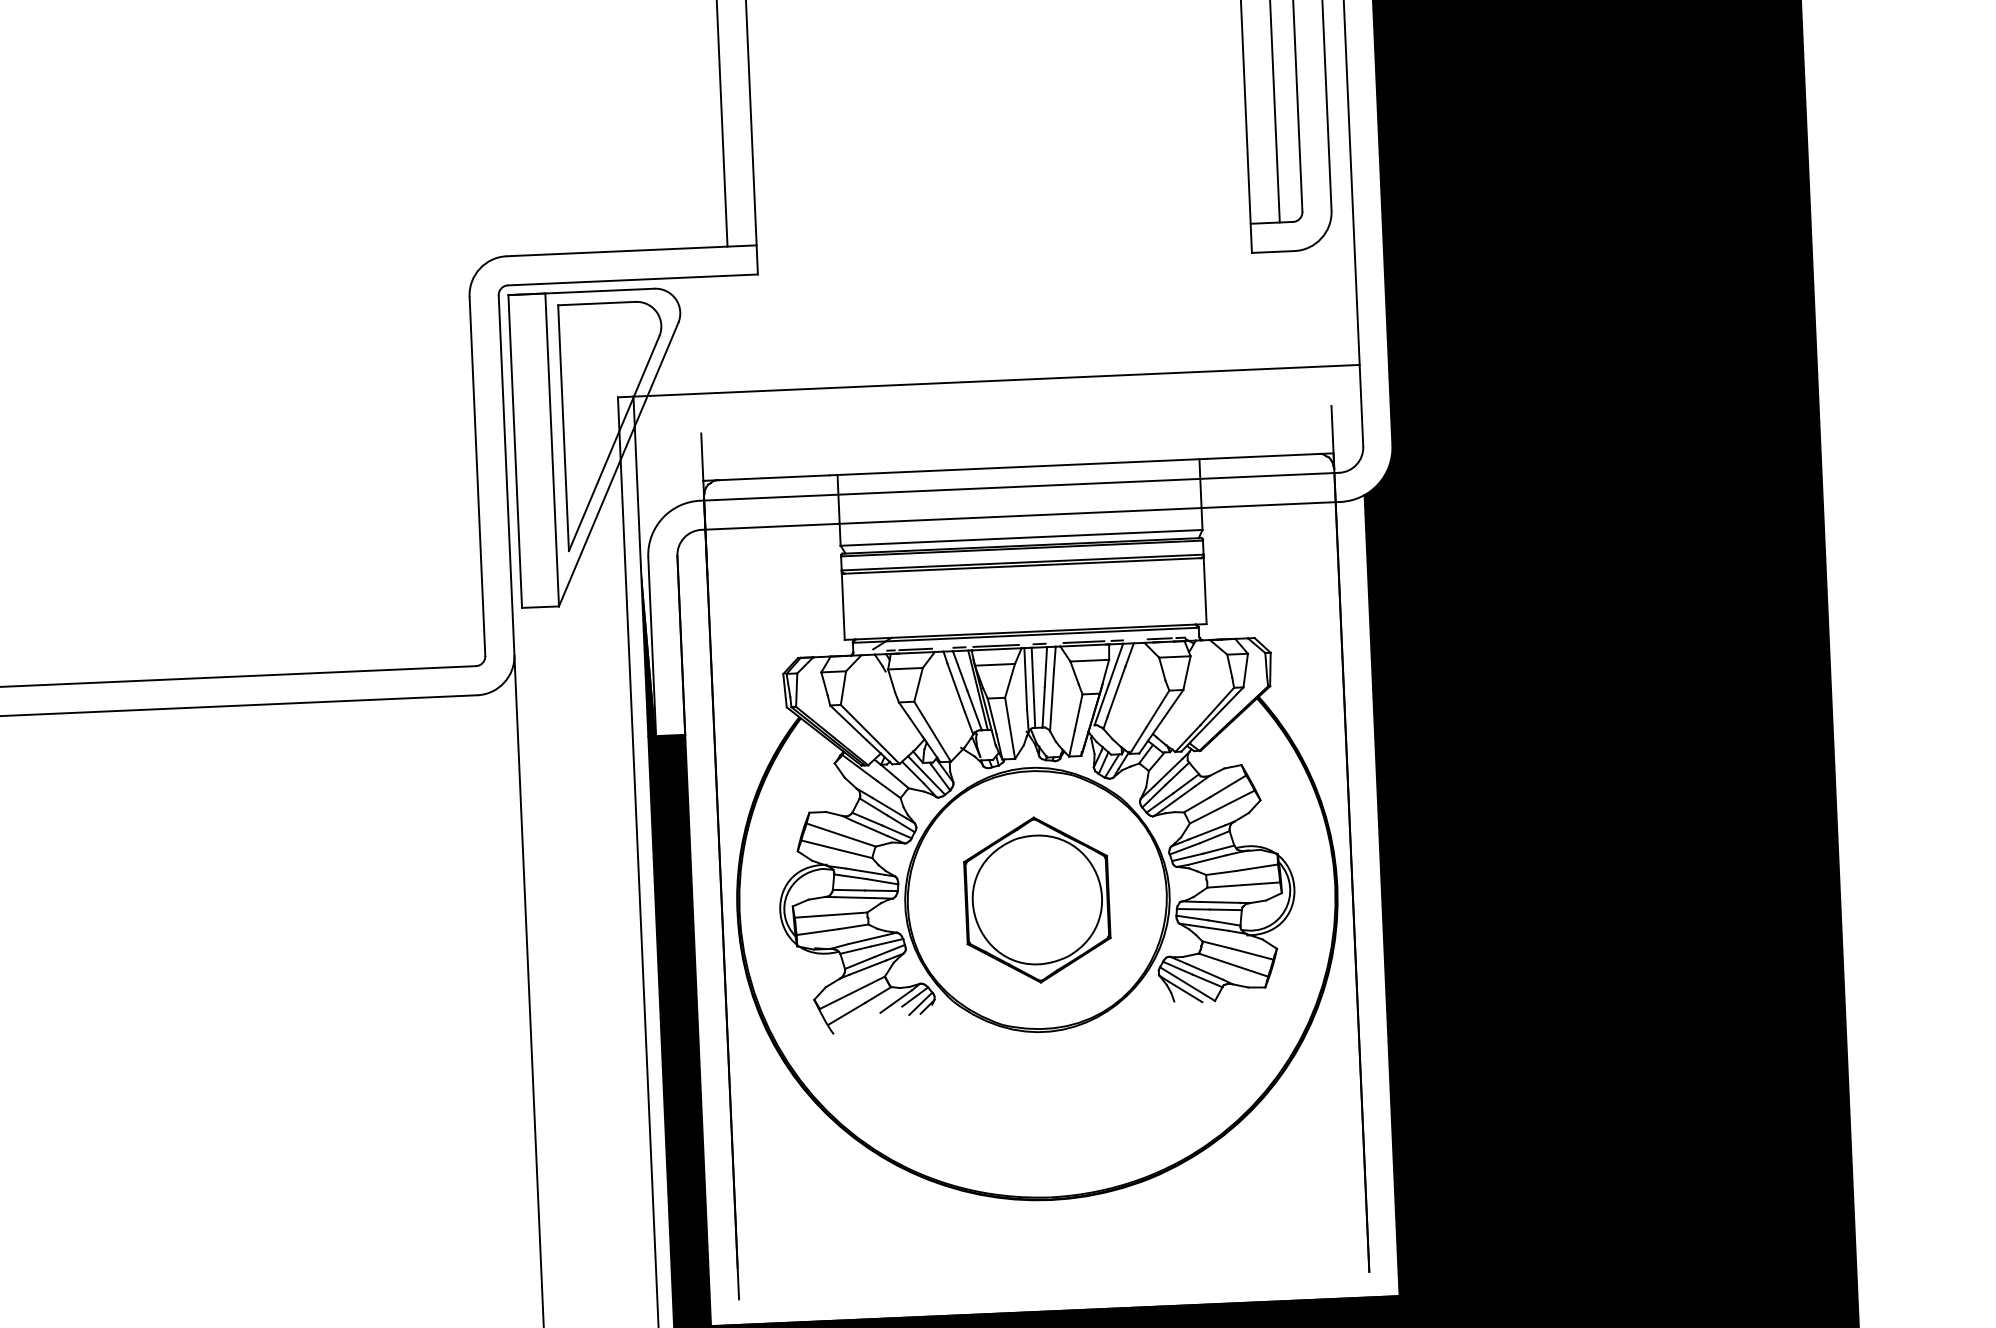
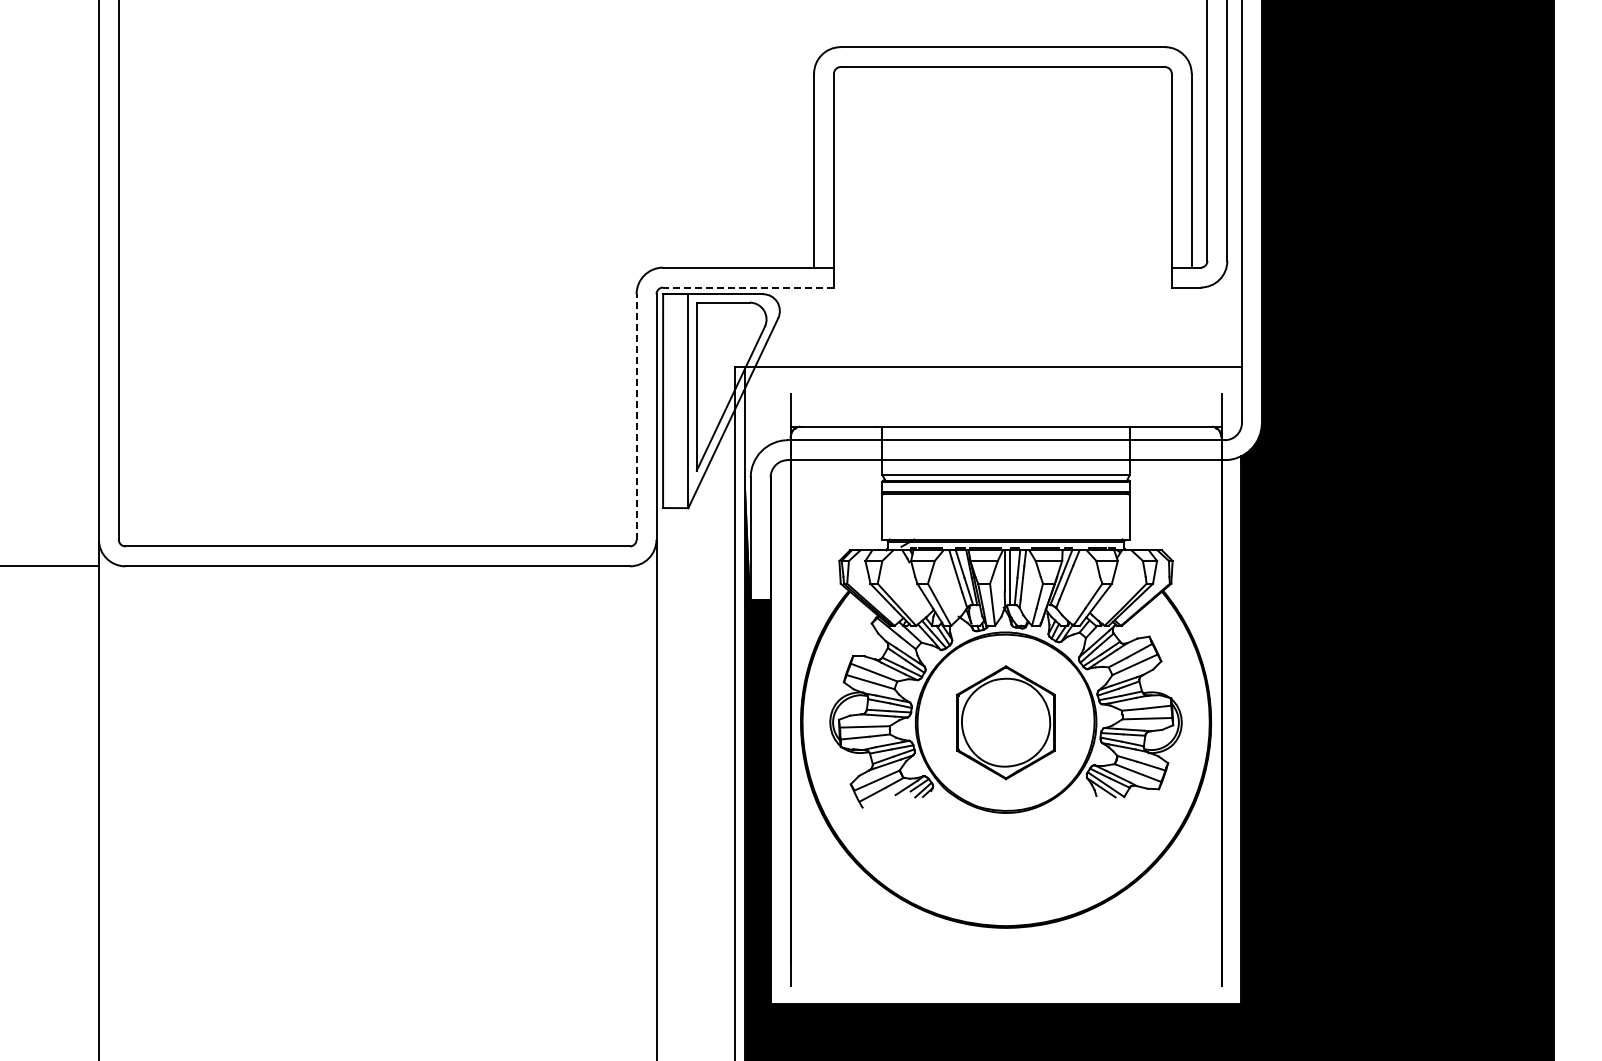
line: (632, 279) -> (748, 287), solid -> dashed
line: (477, 477) -> (636, 417), solid -> dashed

